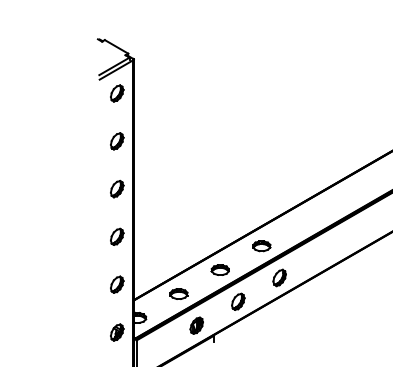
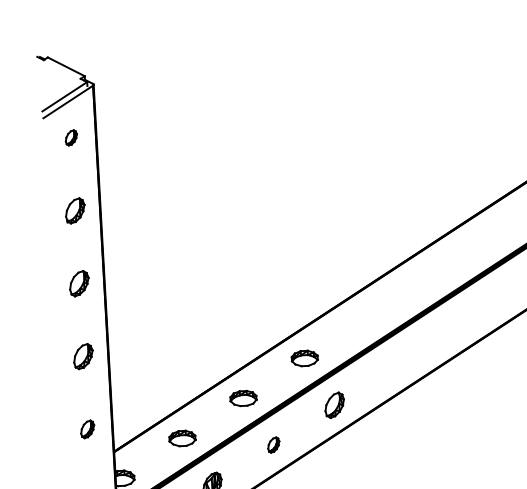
part: (117, 93) -> (71, 137), size x0.6
part: (117, 284) -> (87, 429), size x0.7
part: (238, 301) -> (273, 444), size x0.6

